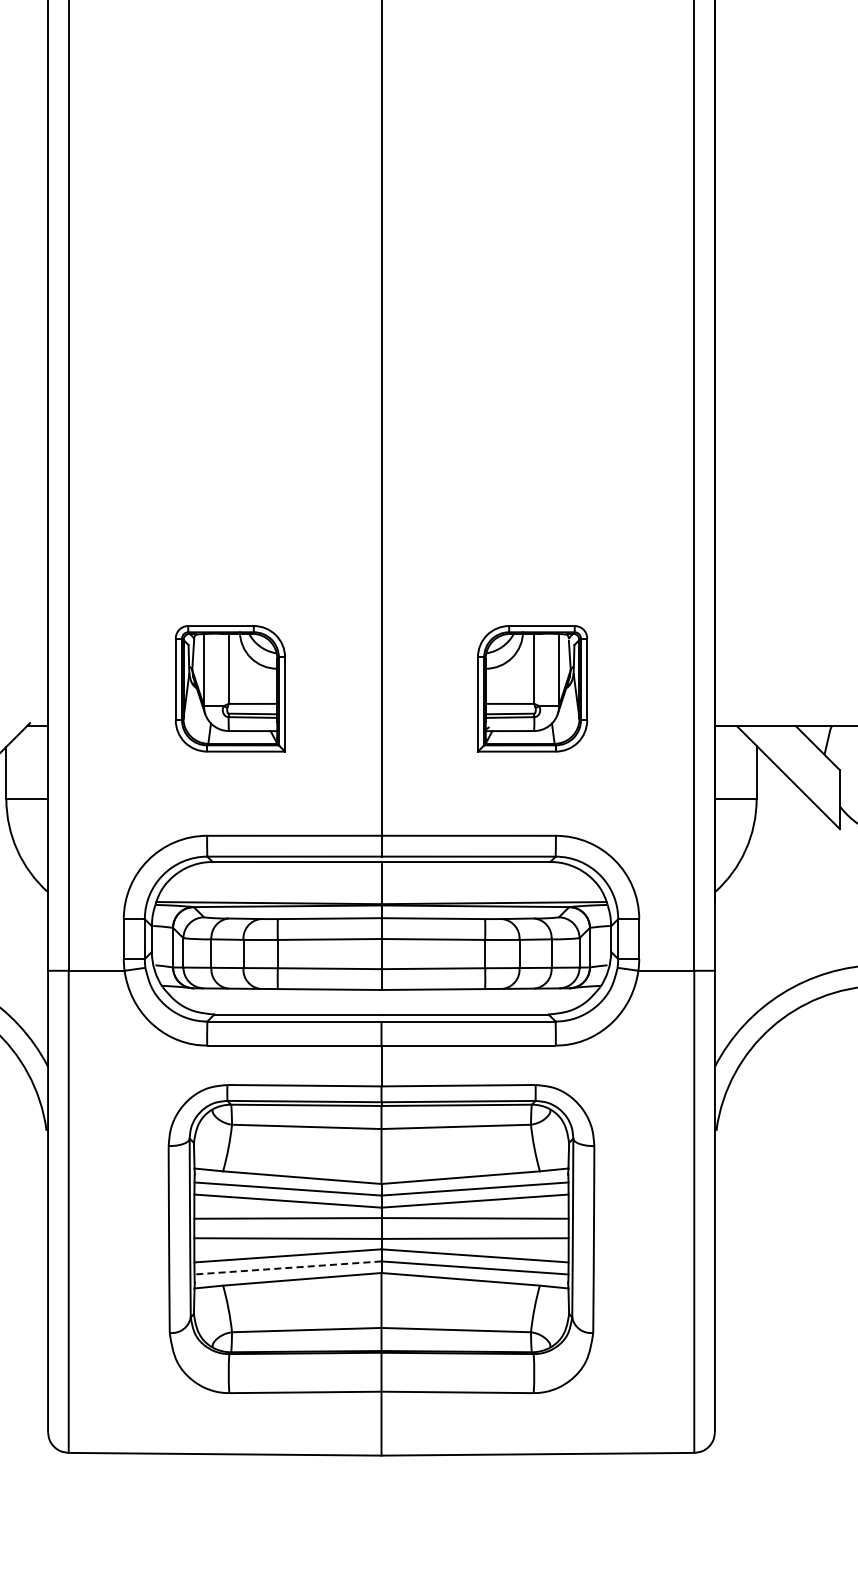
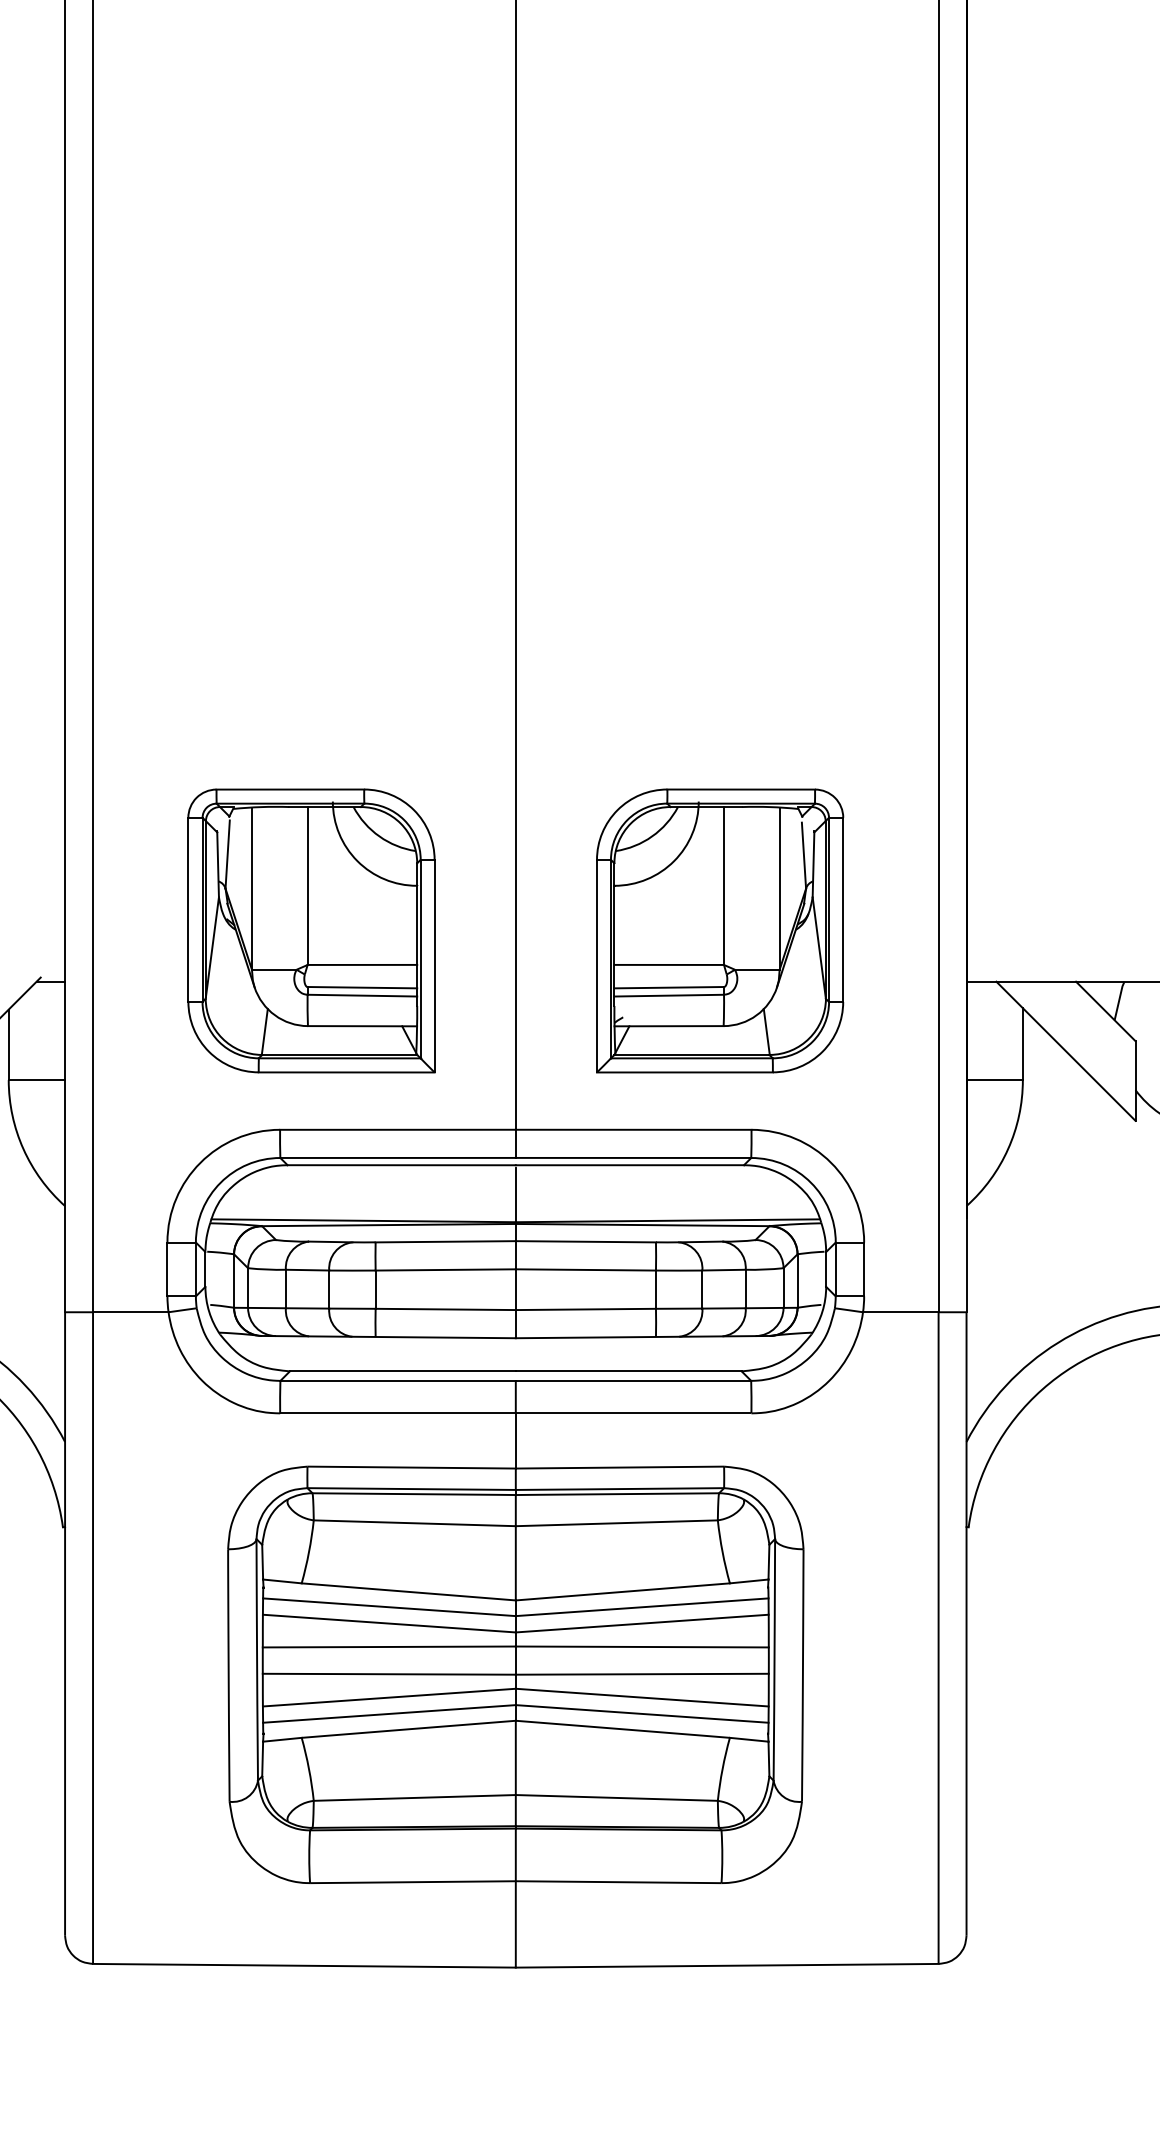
part: (230, 688) -> (311, 930), size x1.67
part: (532, 688) -> (719, 930), size x1.67
line: (288, 1267) -> (390, 1713), dashed -> solid

